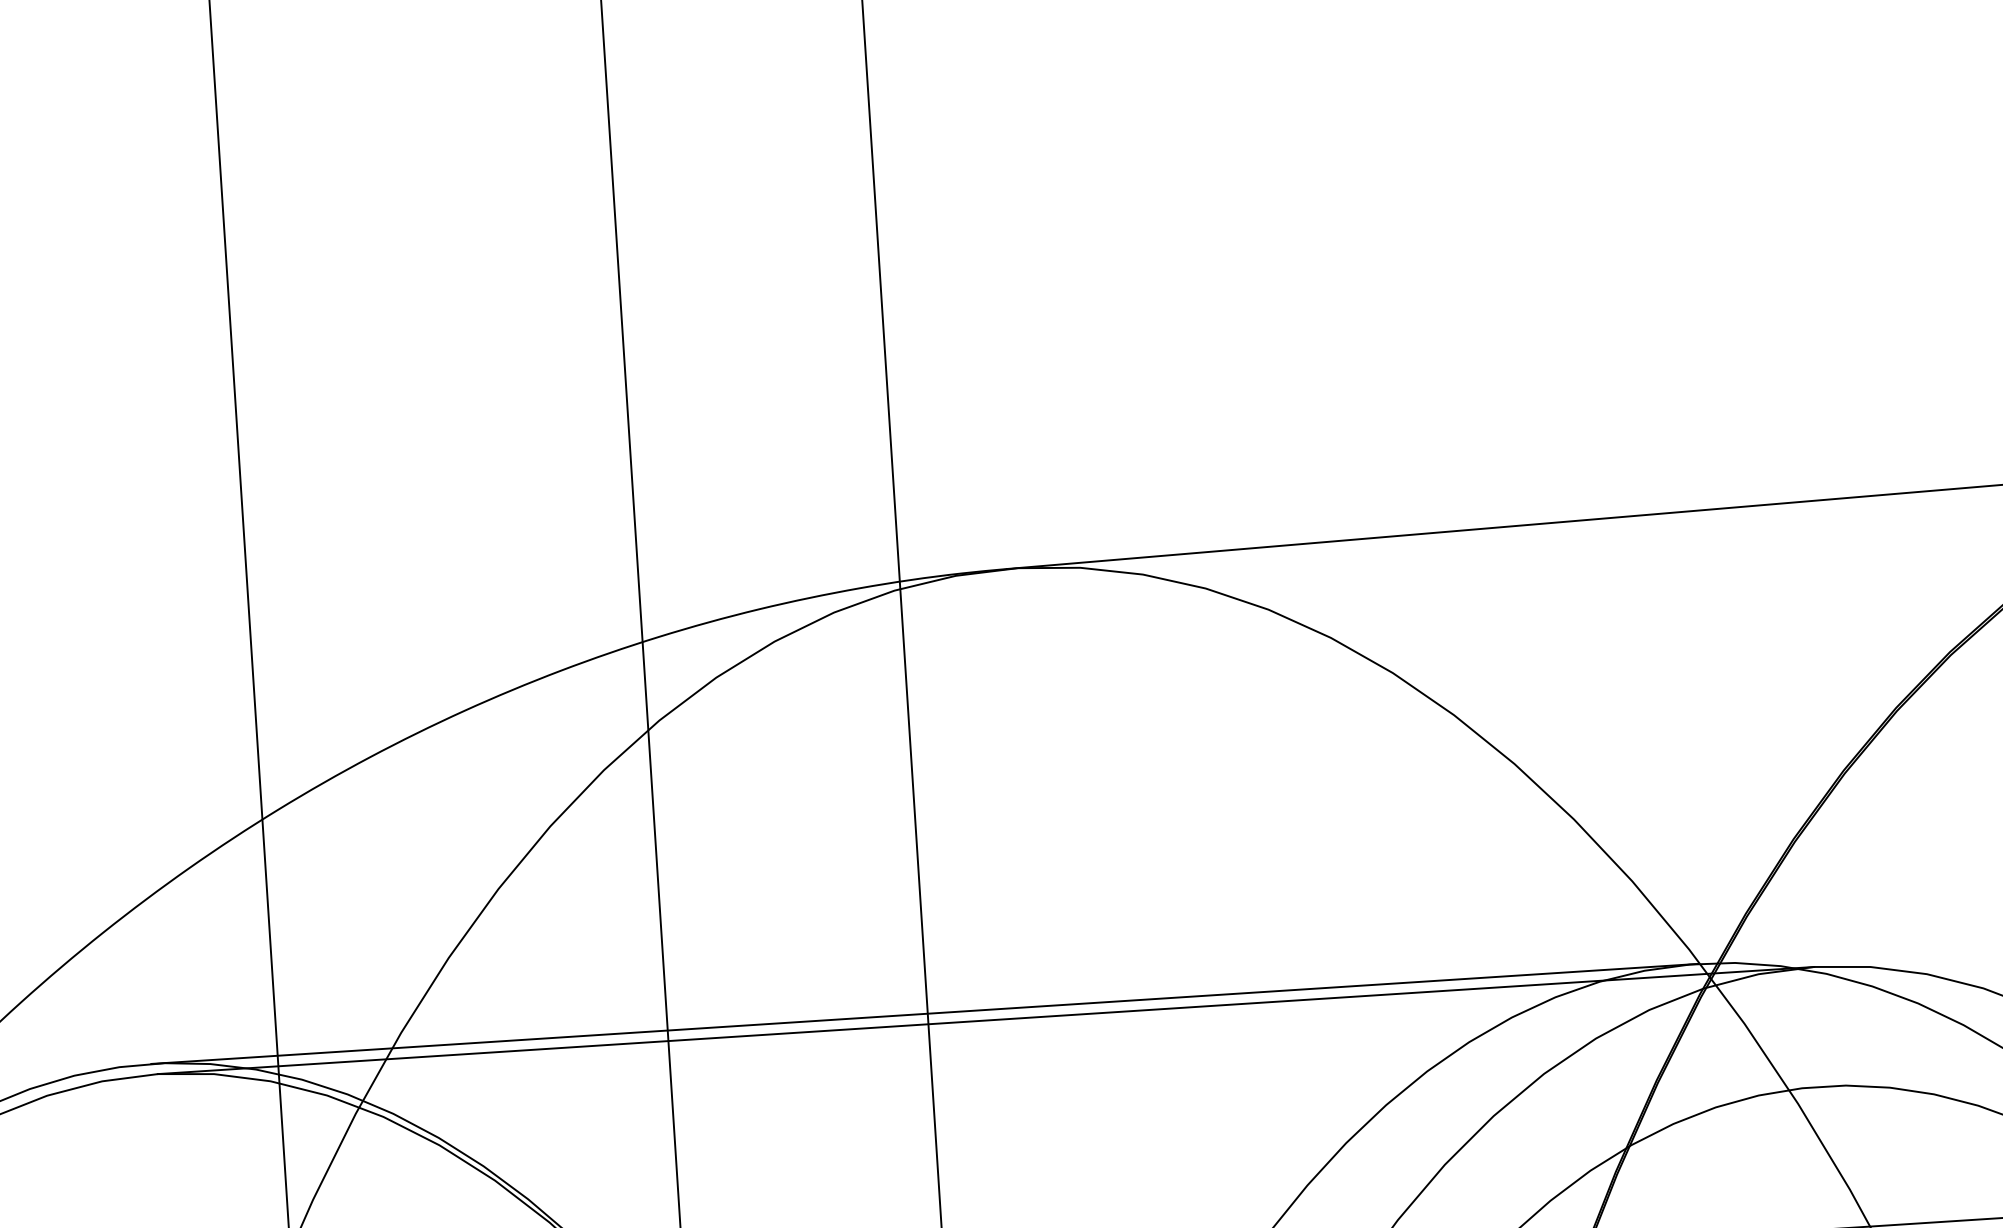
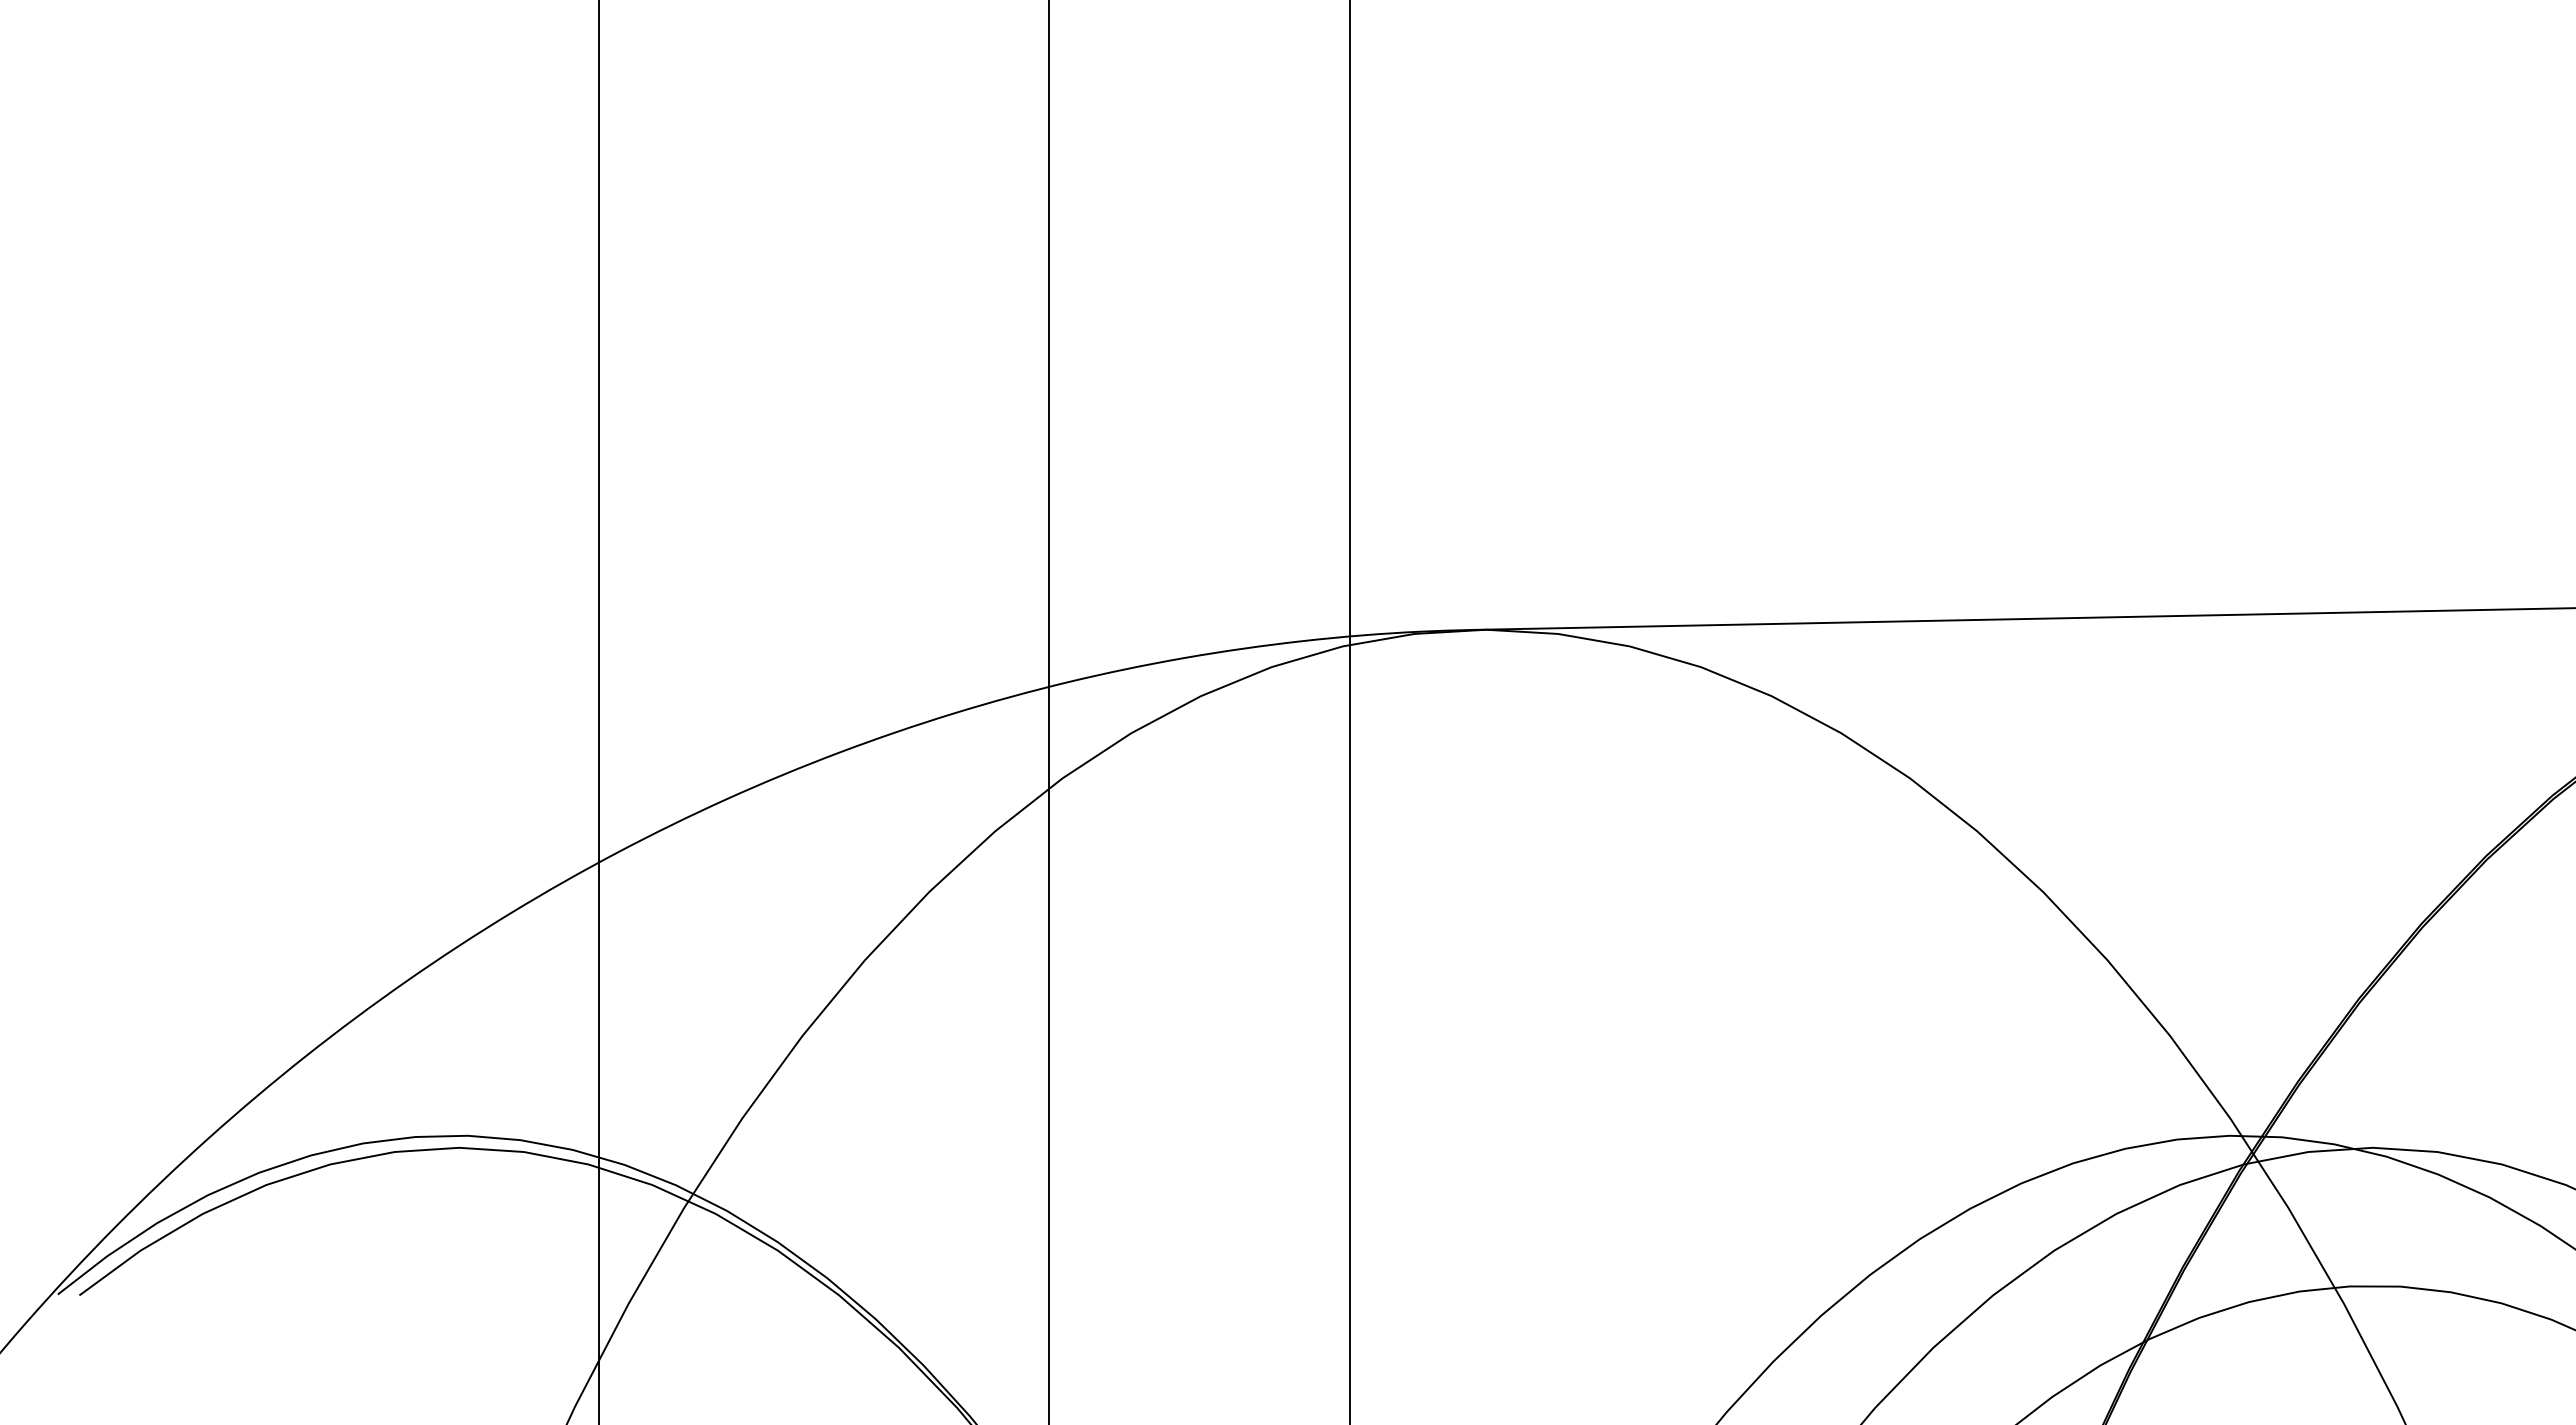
line: (925, 1013) -> (1346, 1135), removed
line: (985, 1020) -> (1415, 1147), removed

